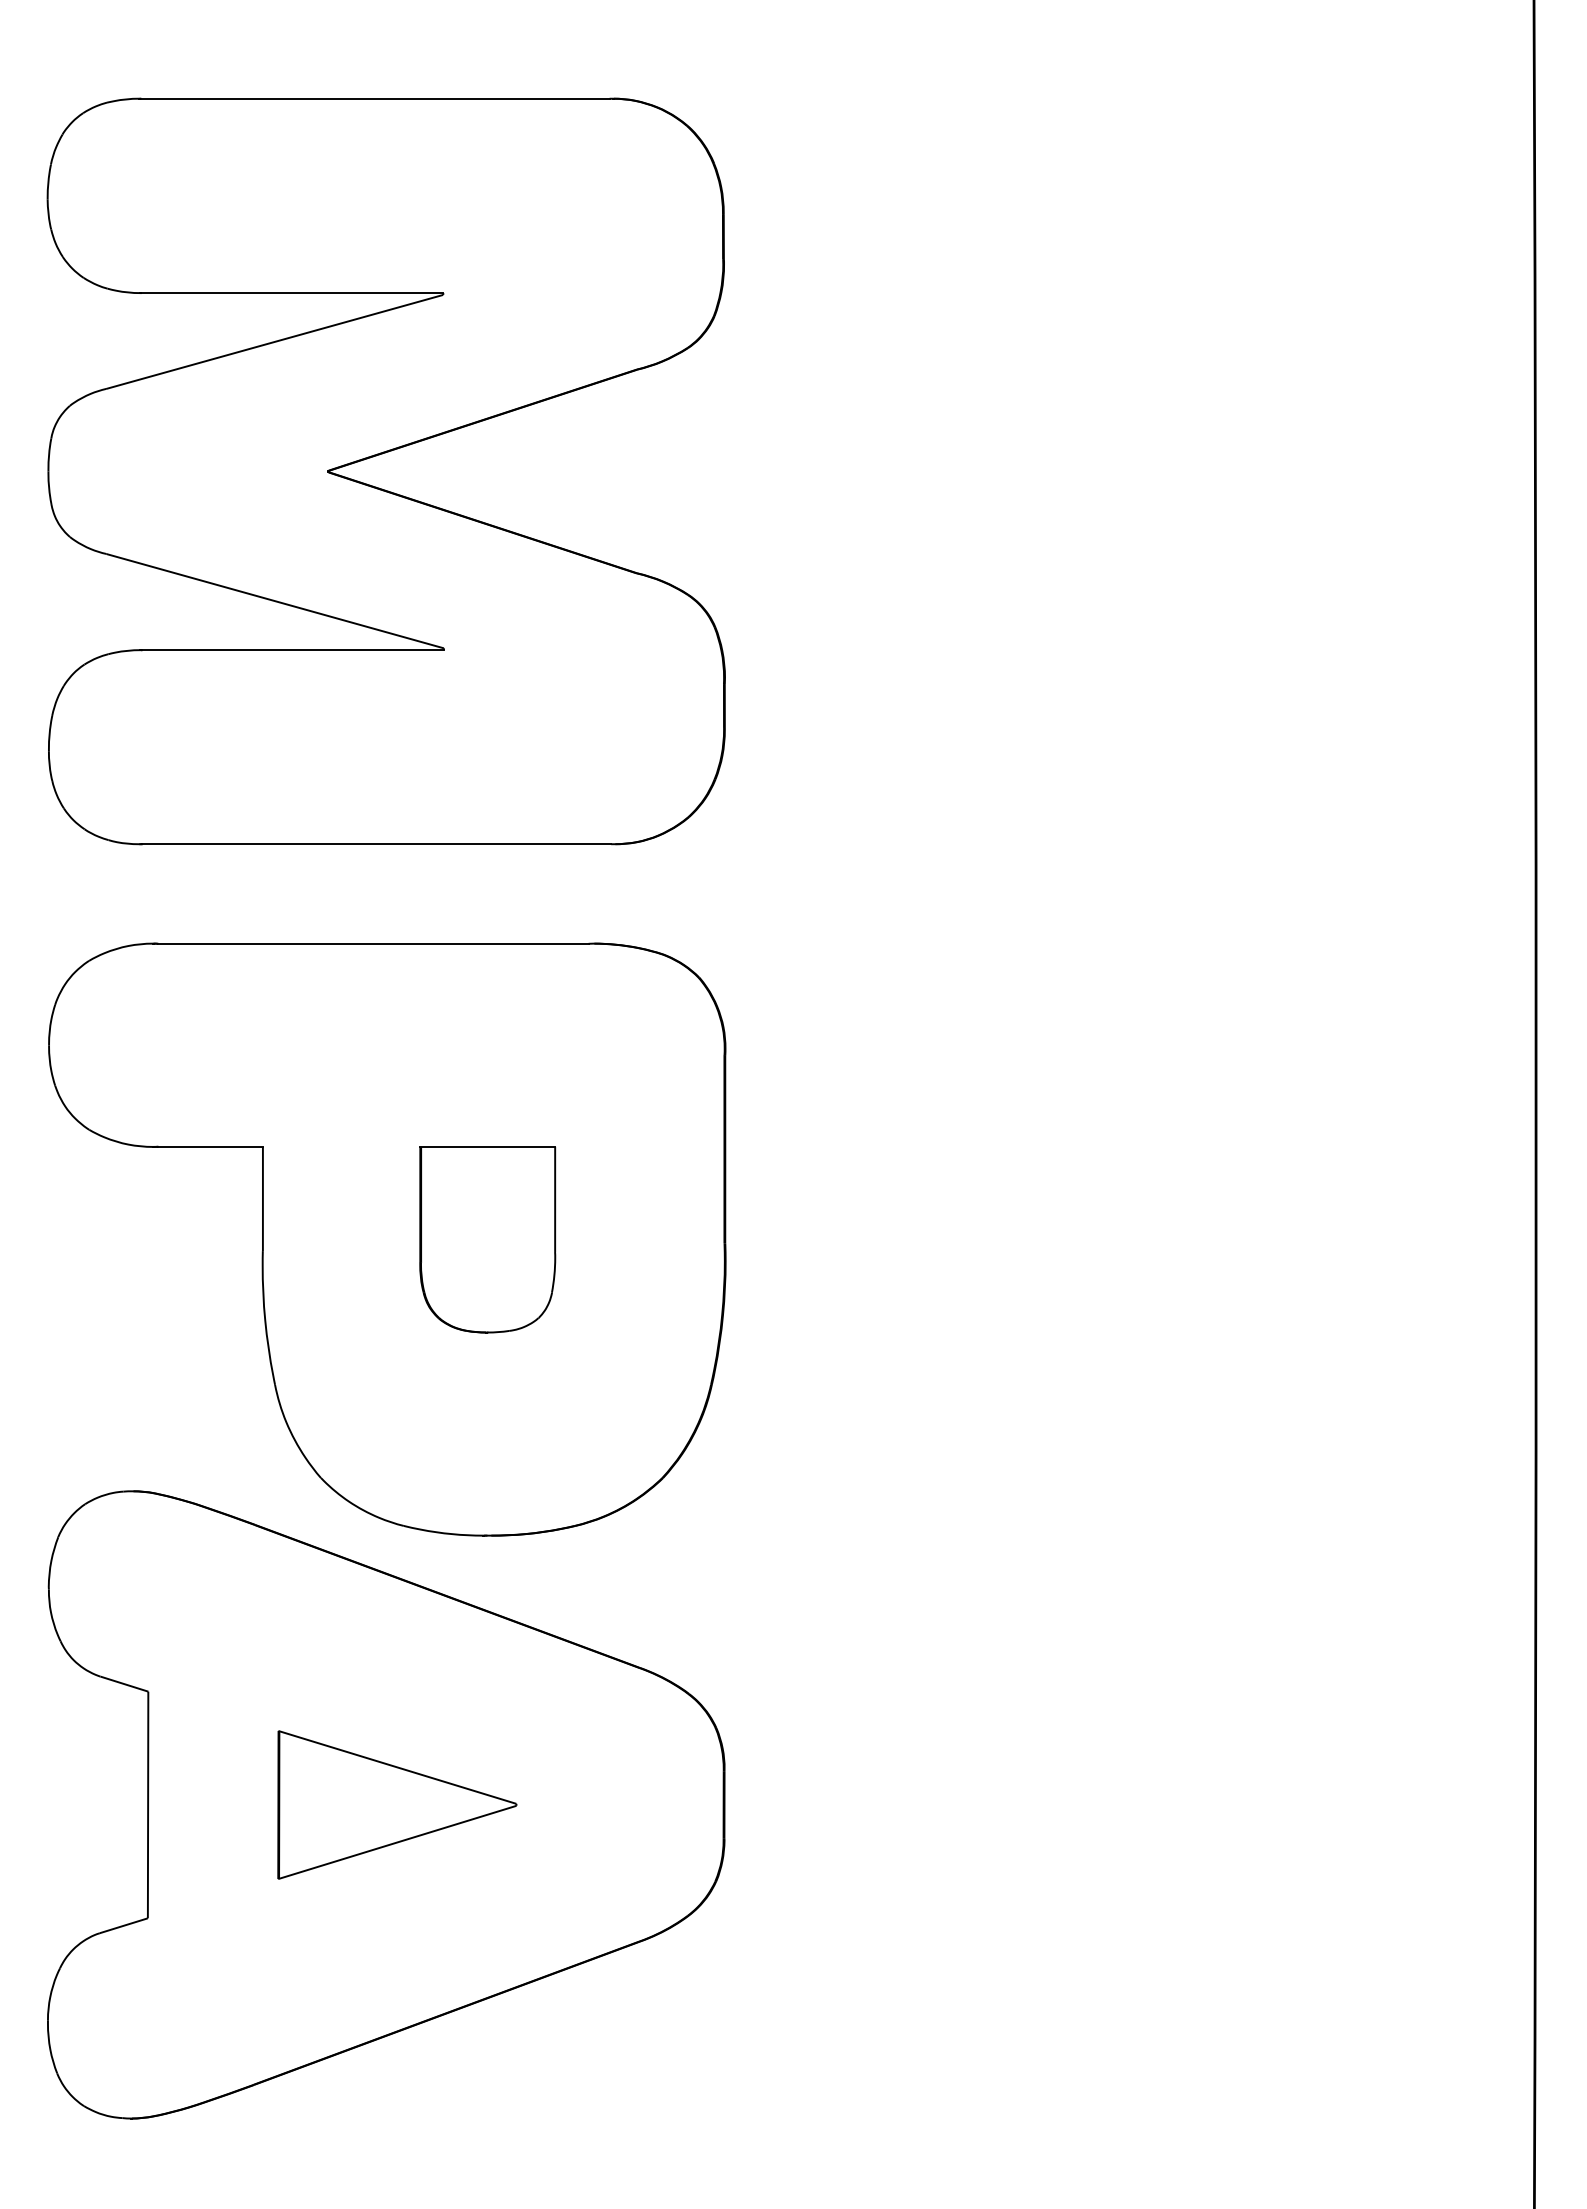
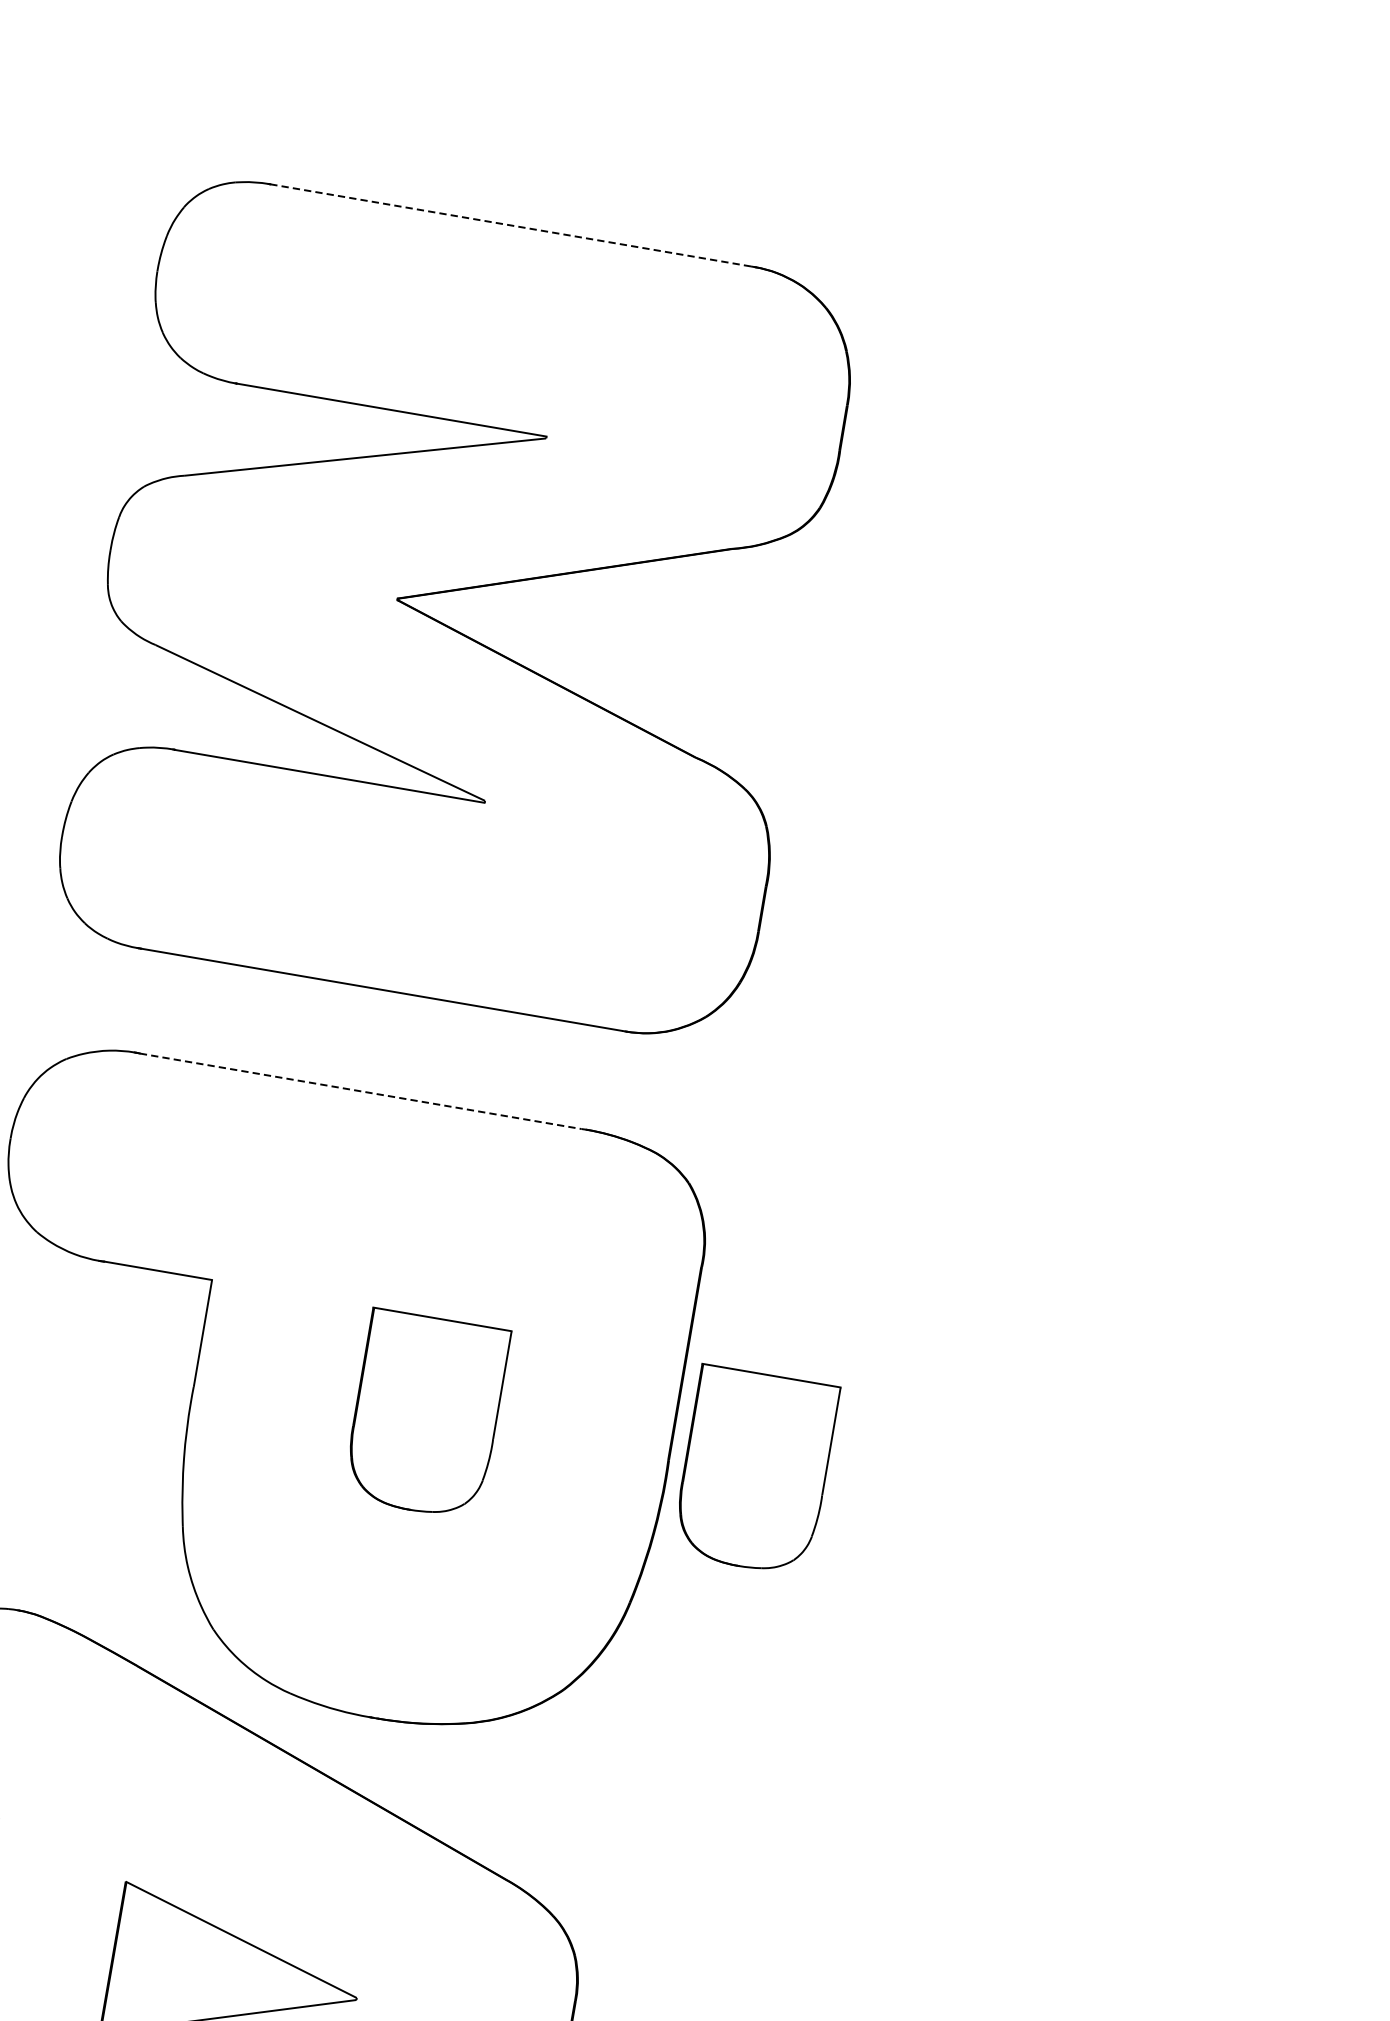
line: (375, 98) -> (511, 225), solid -> dashed
line: (373, 943) -> (361, 1091), solid -> dashed
part: (808, 1239) -> (755, 1470), added

